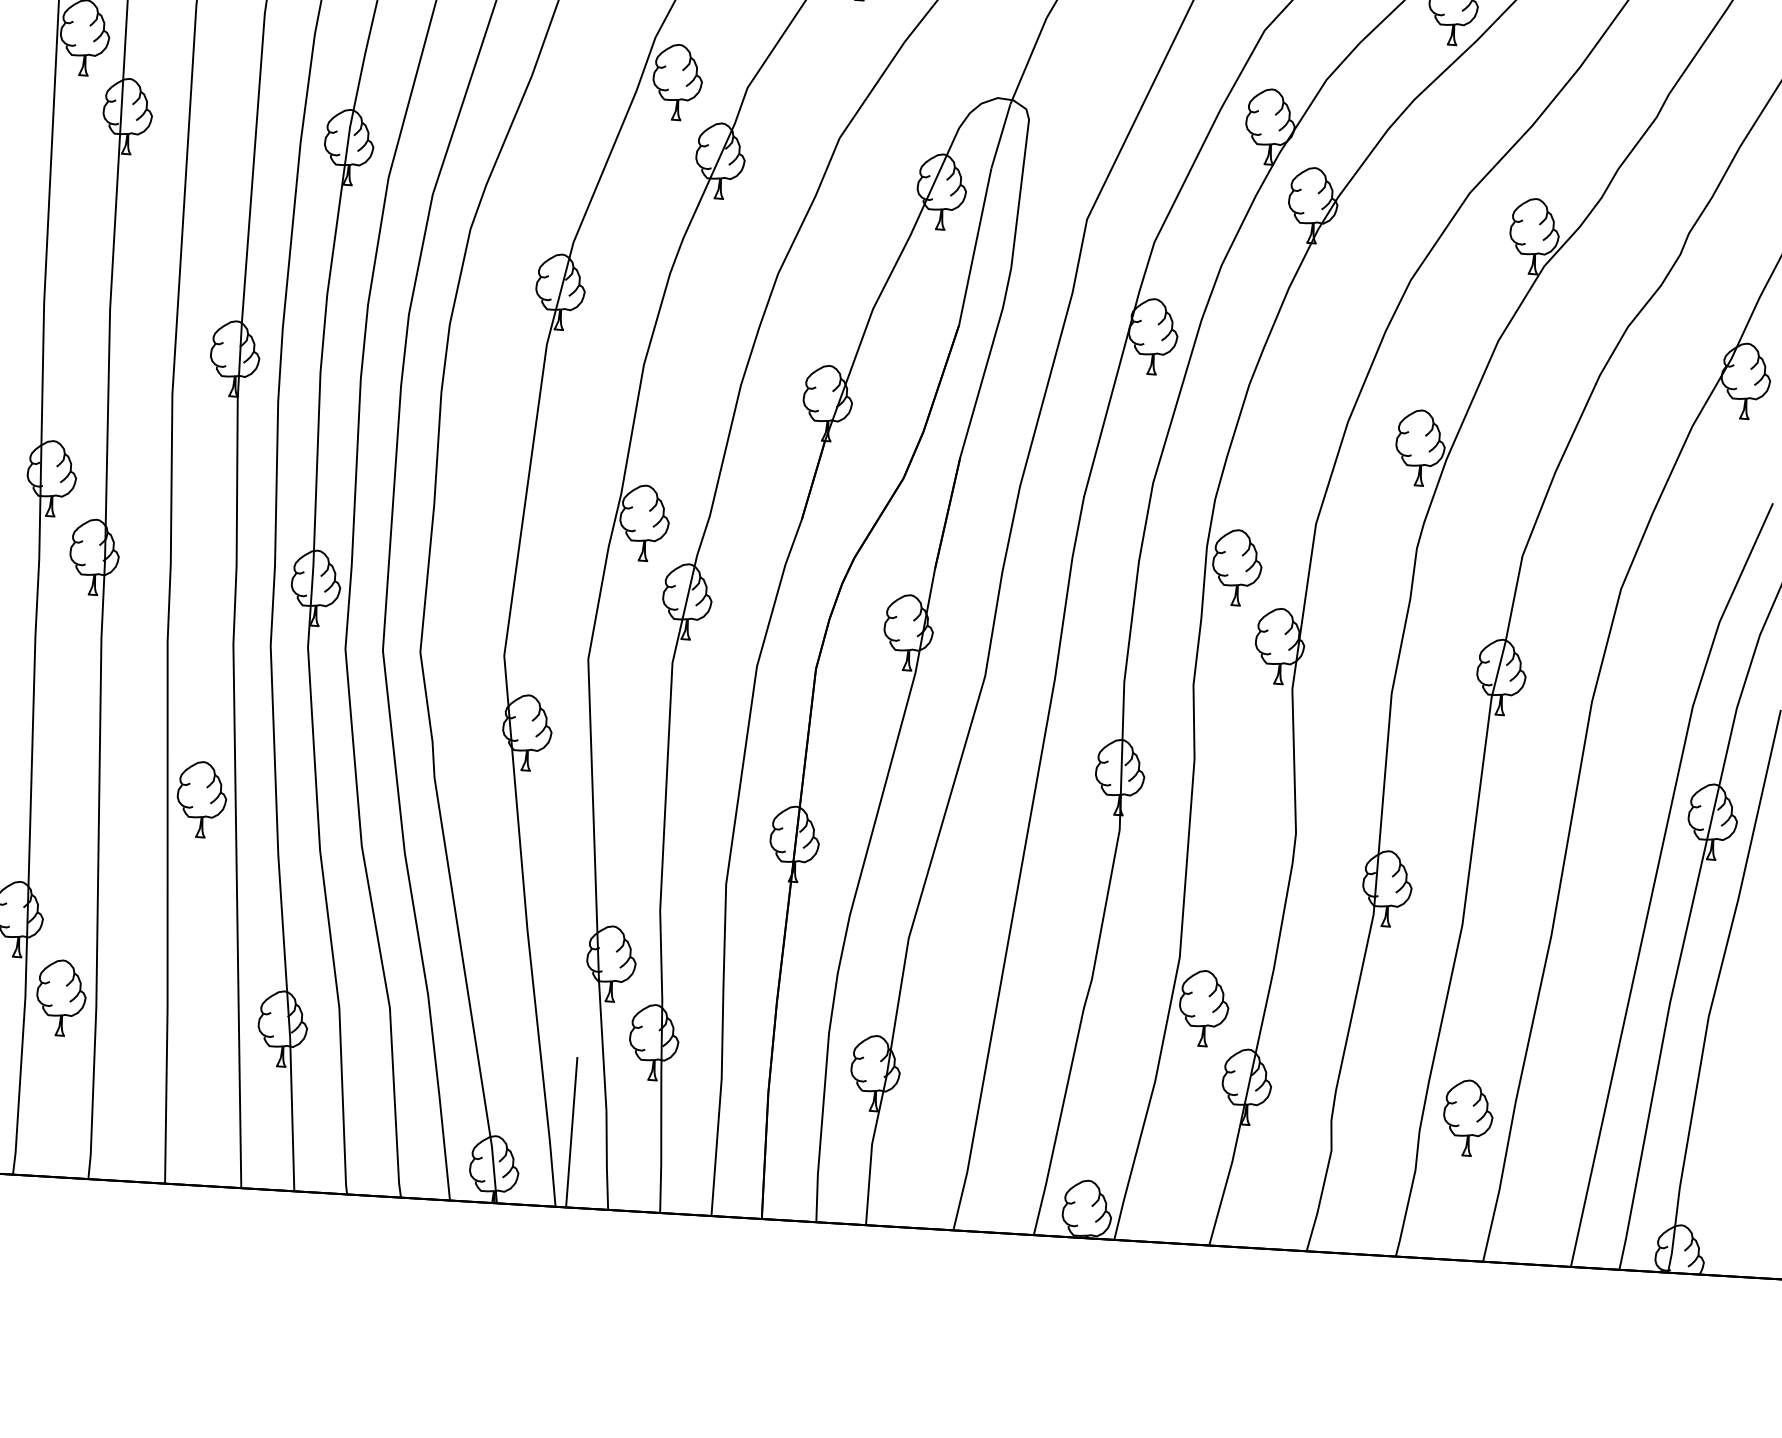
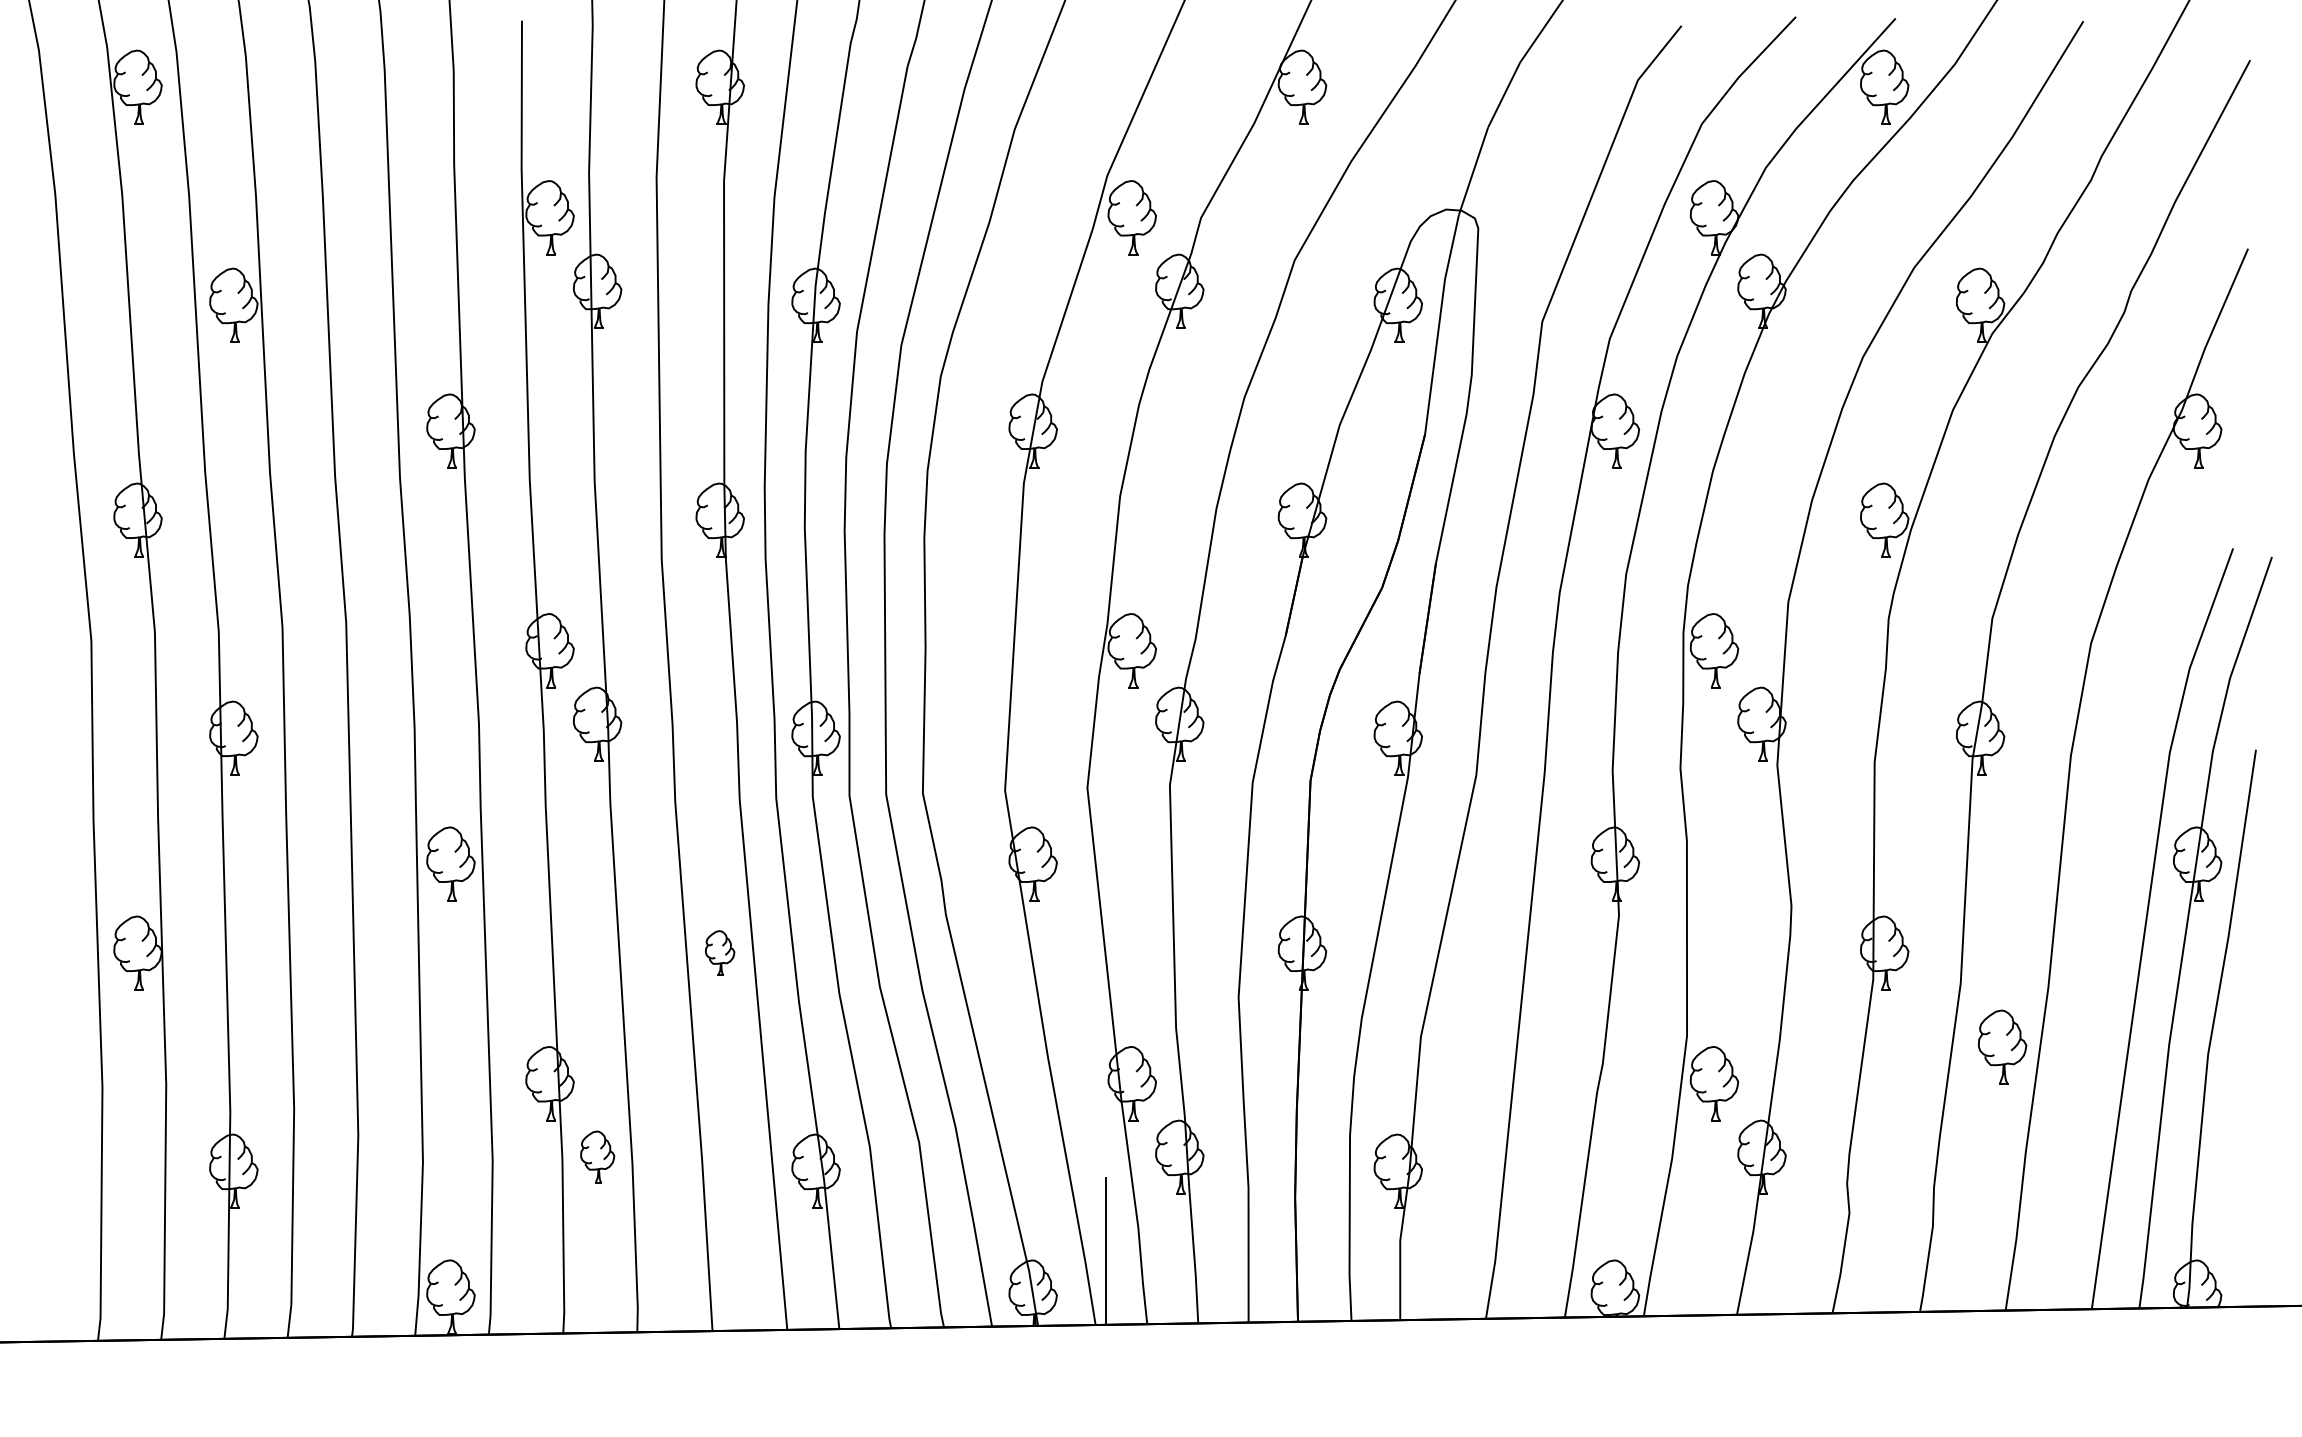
part: (201, 798) -> (719, 952), size x0.6
part: (61, 997) -> (597, 1156), size x0.7
part: (1468, 1117) -> (2002, 1046), moved

